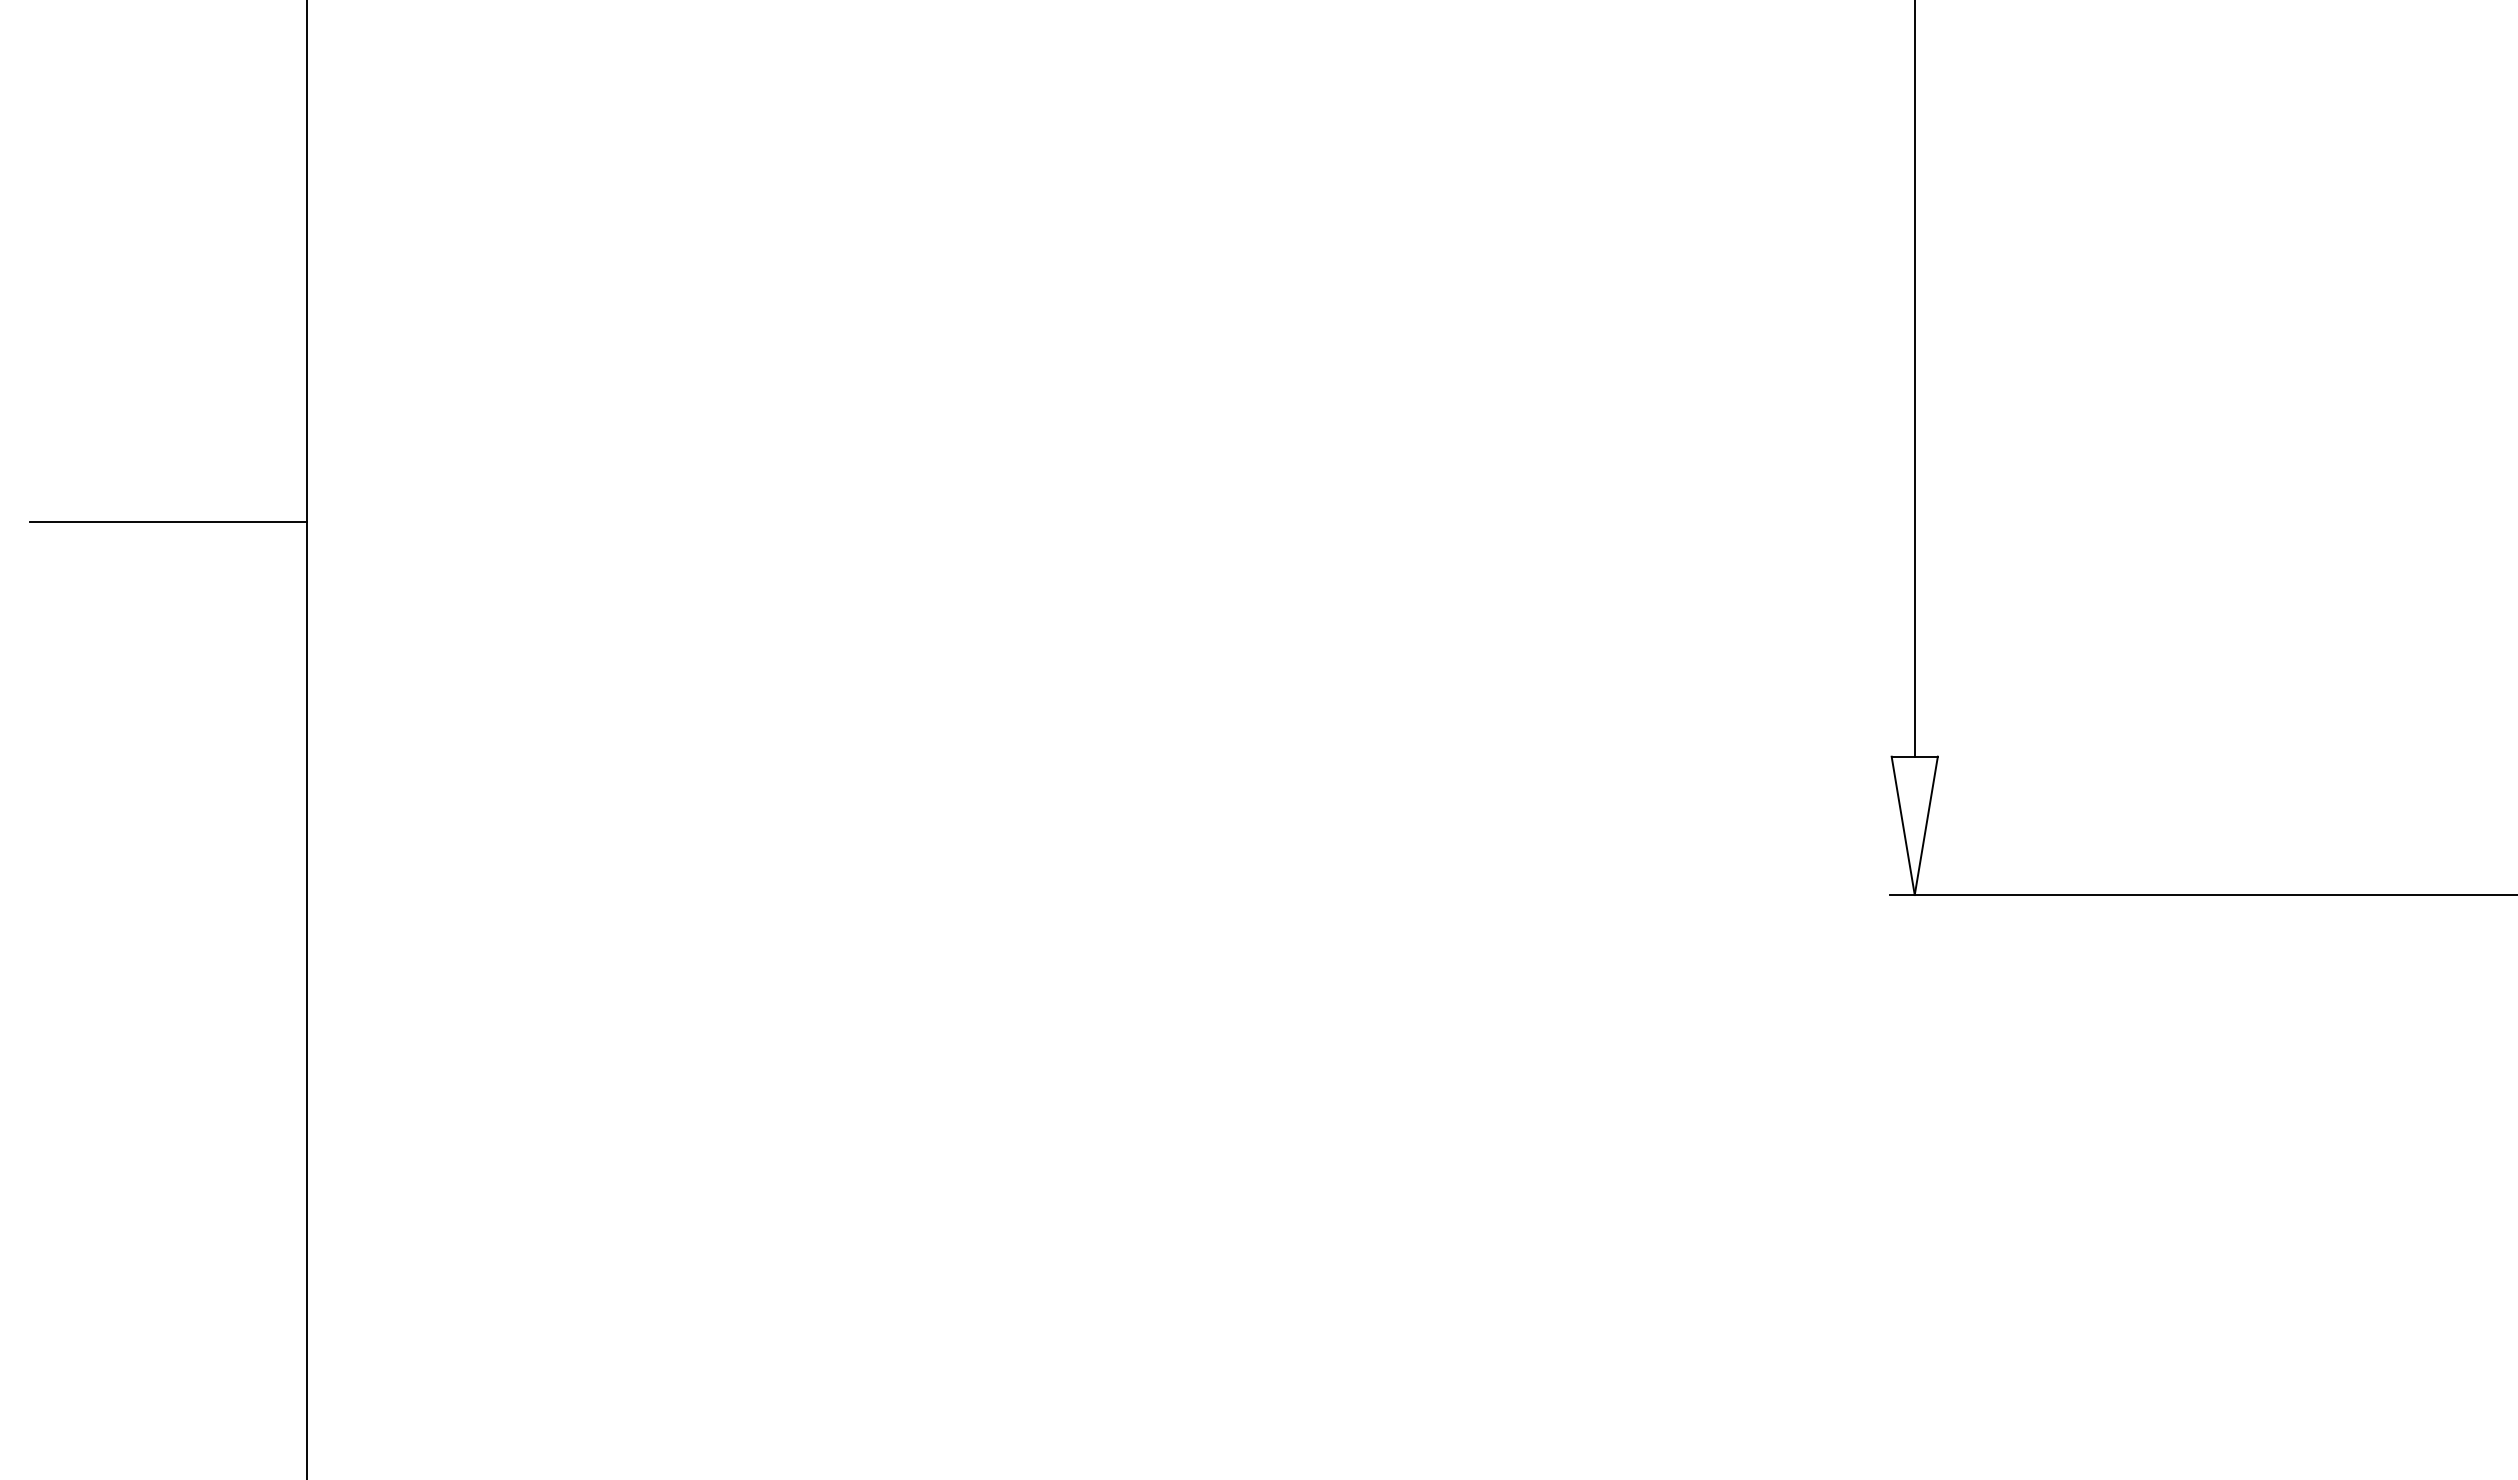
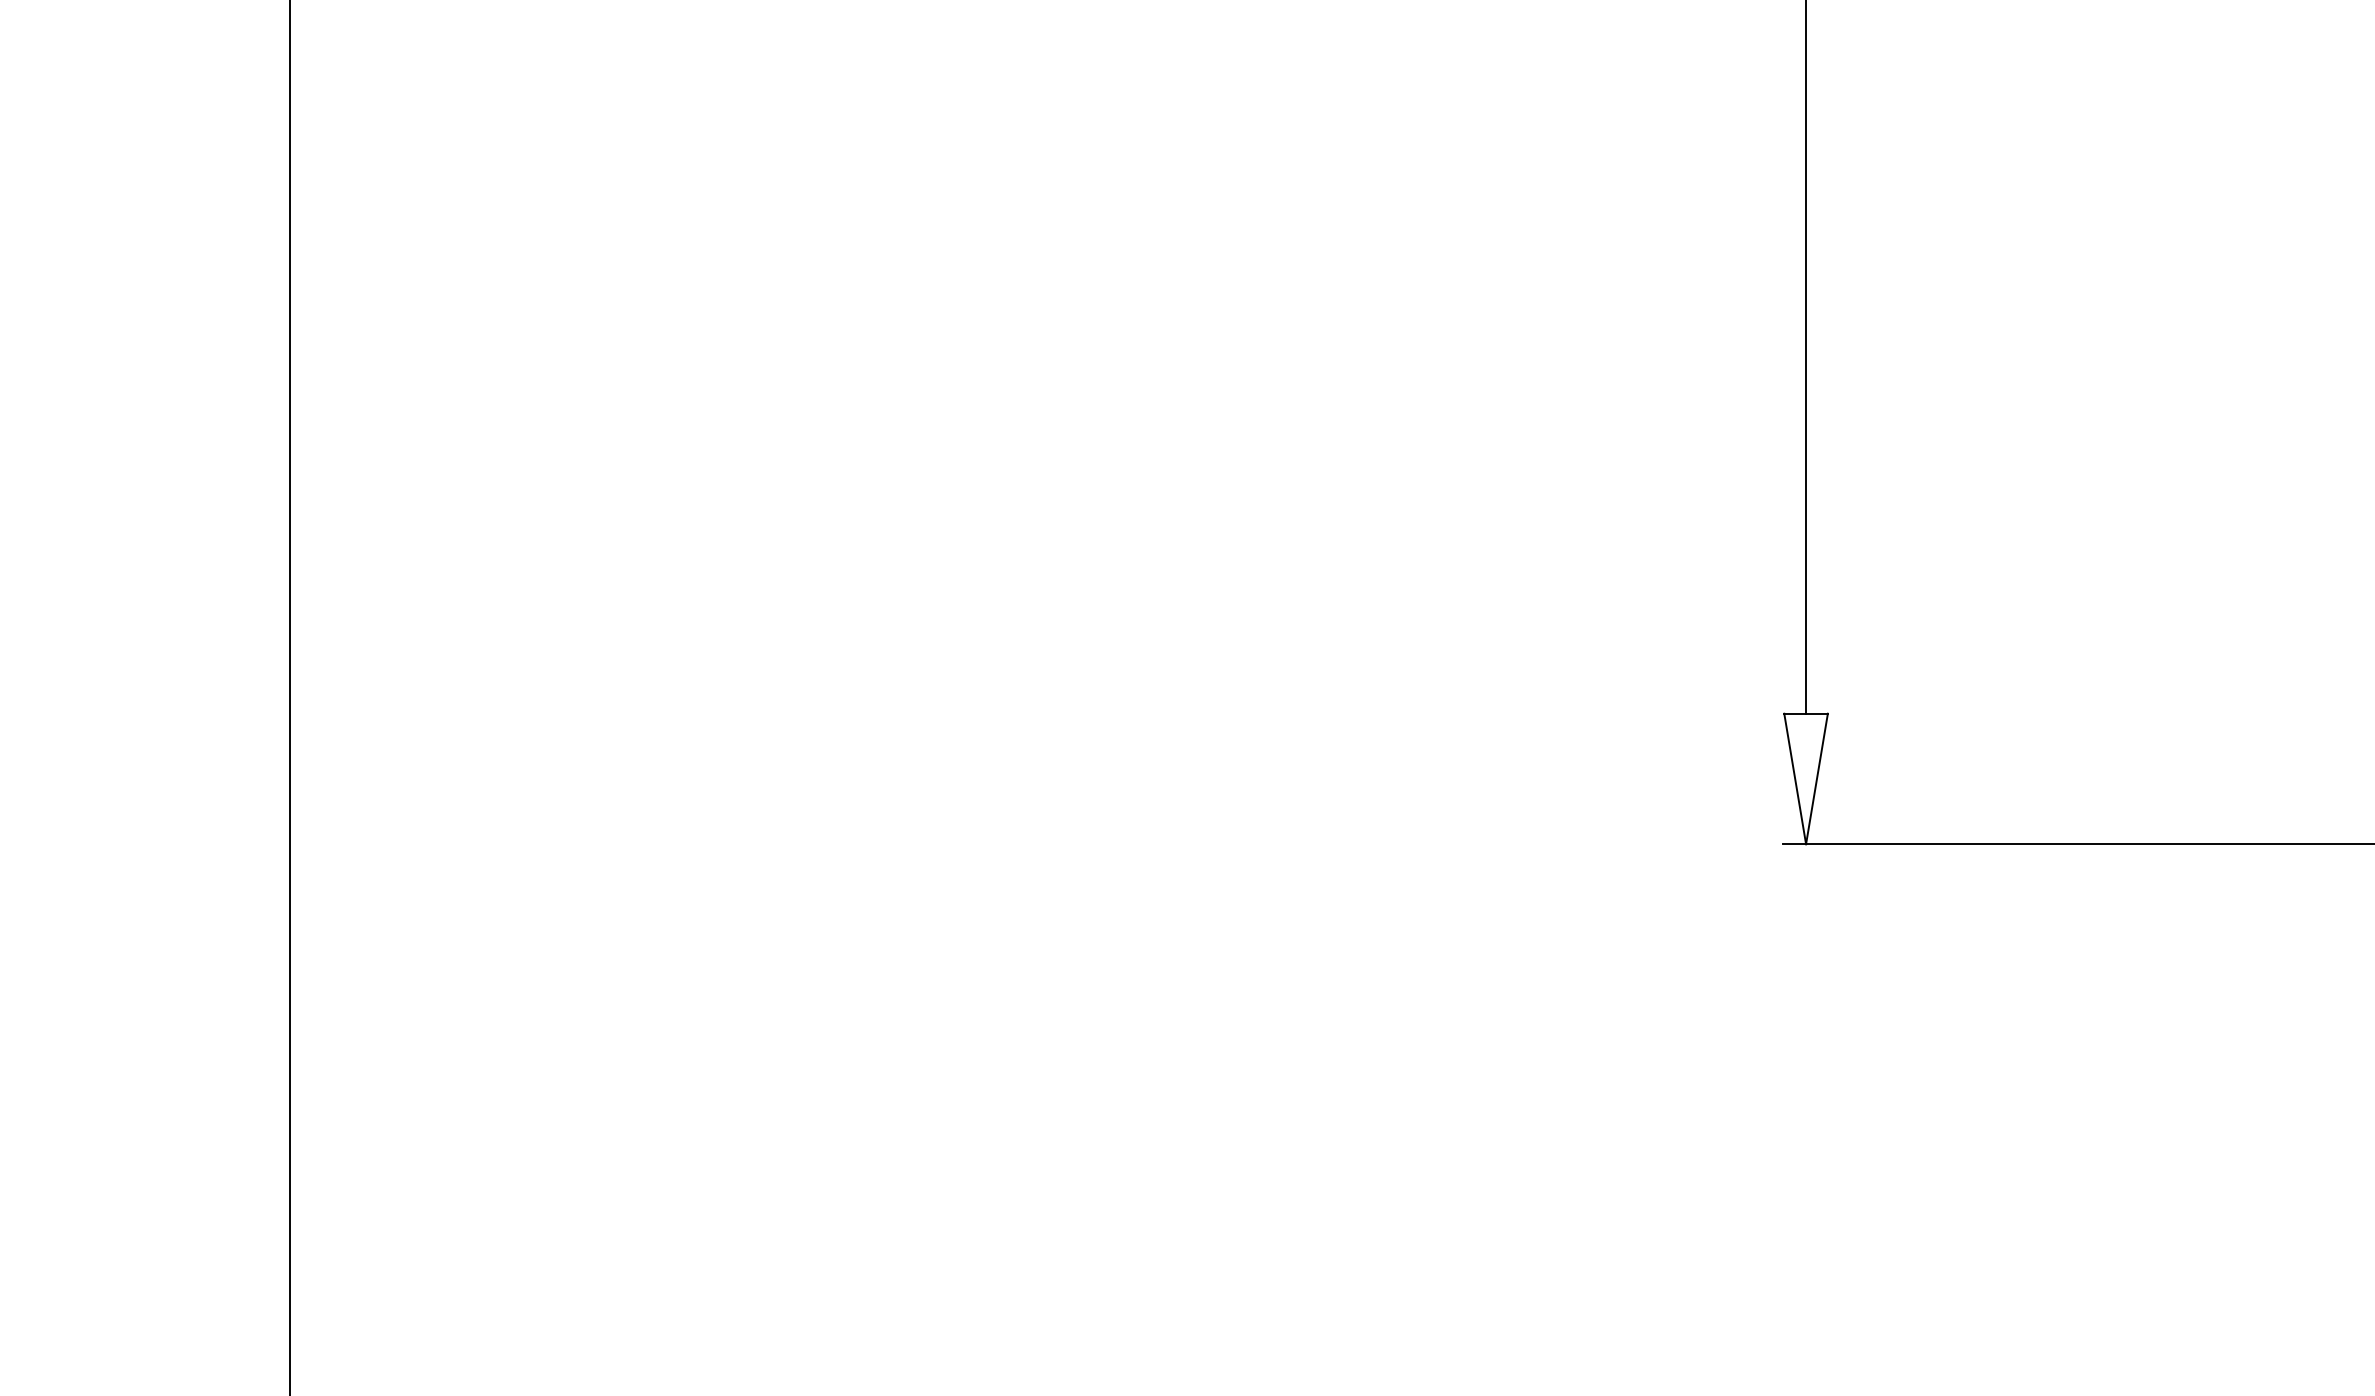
line: (168, 522) -> (158, 492), removed

